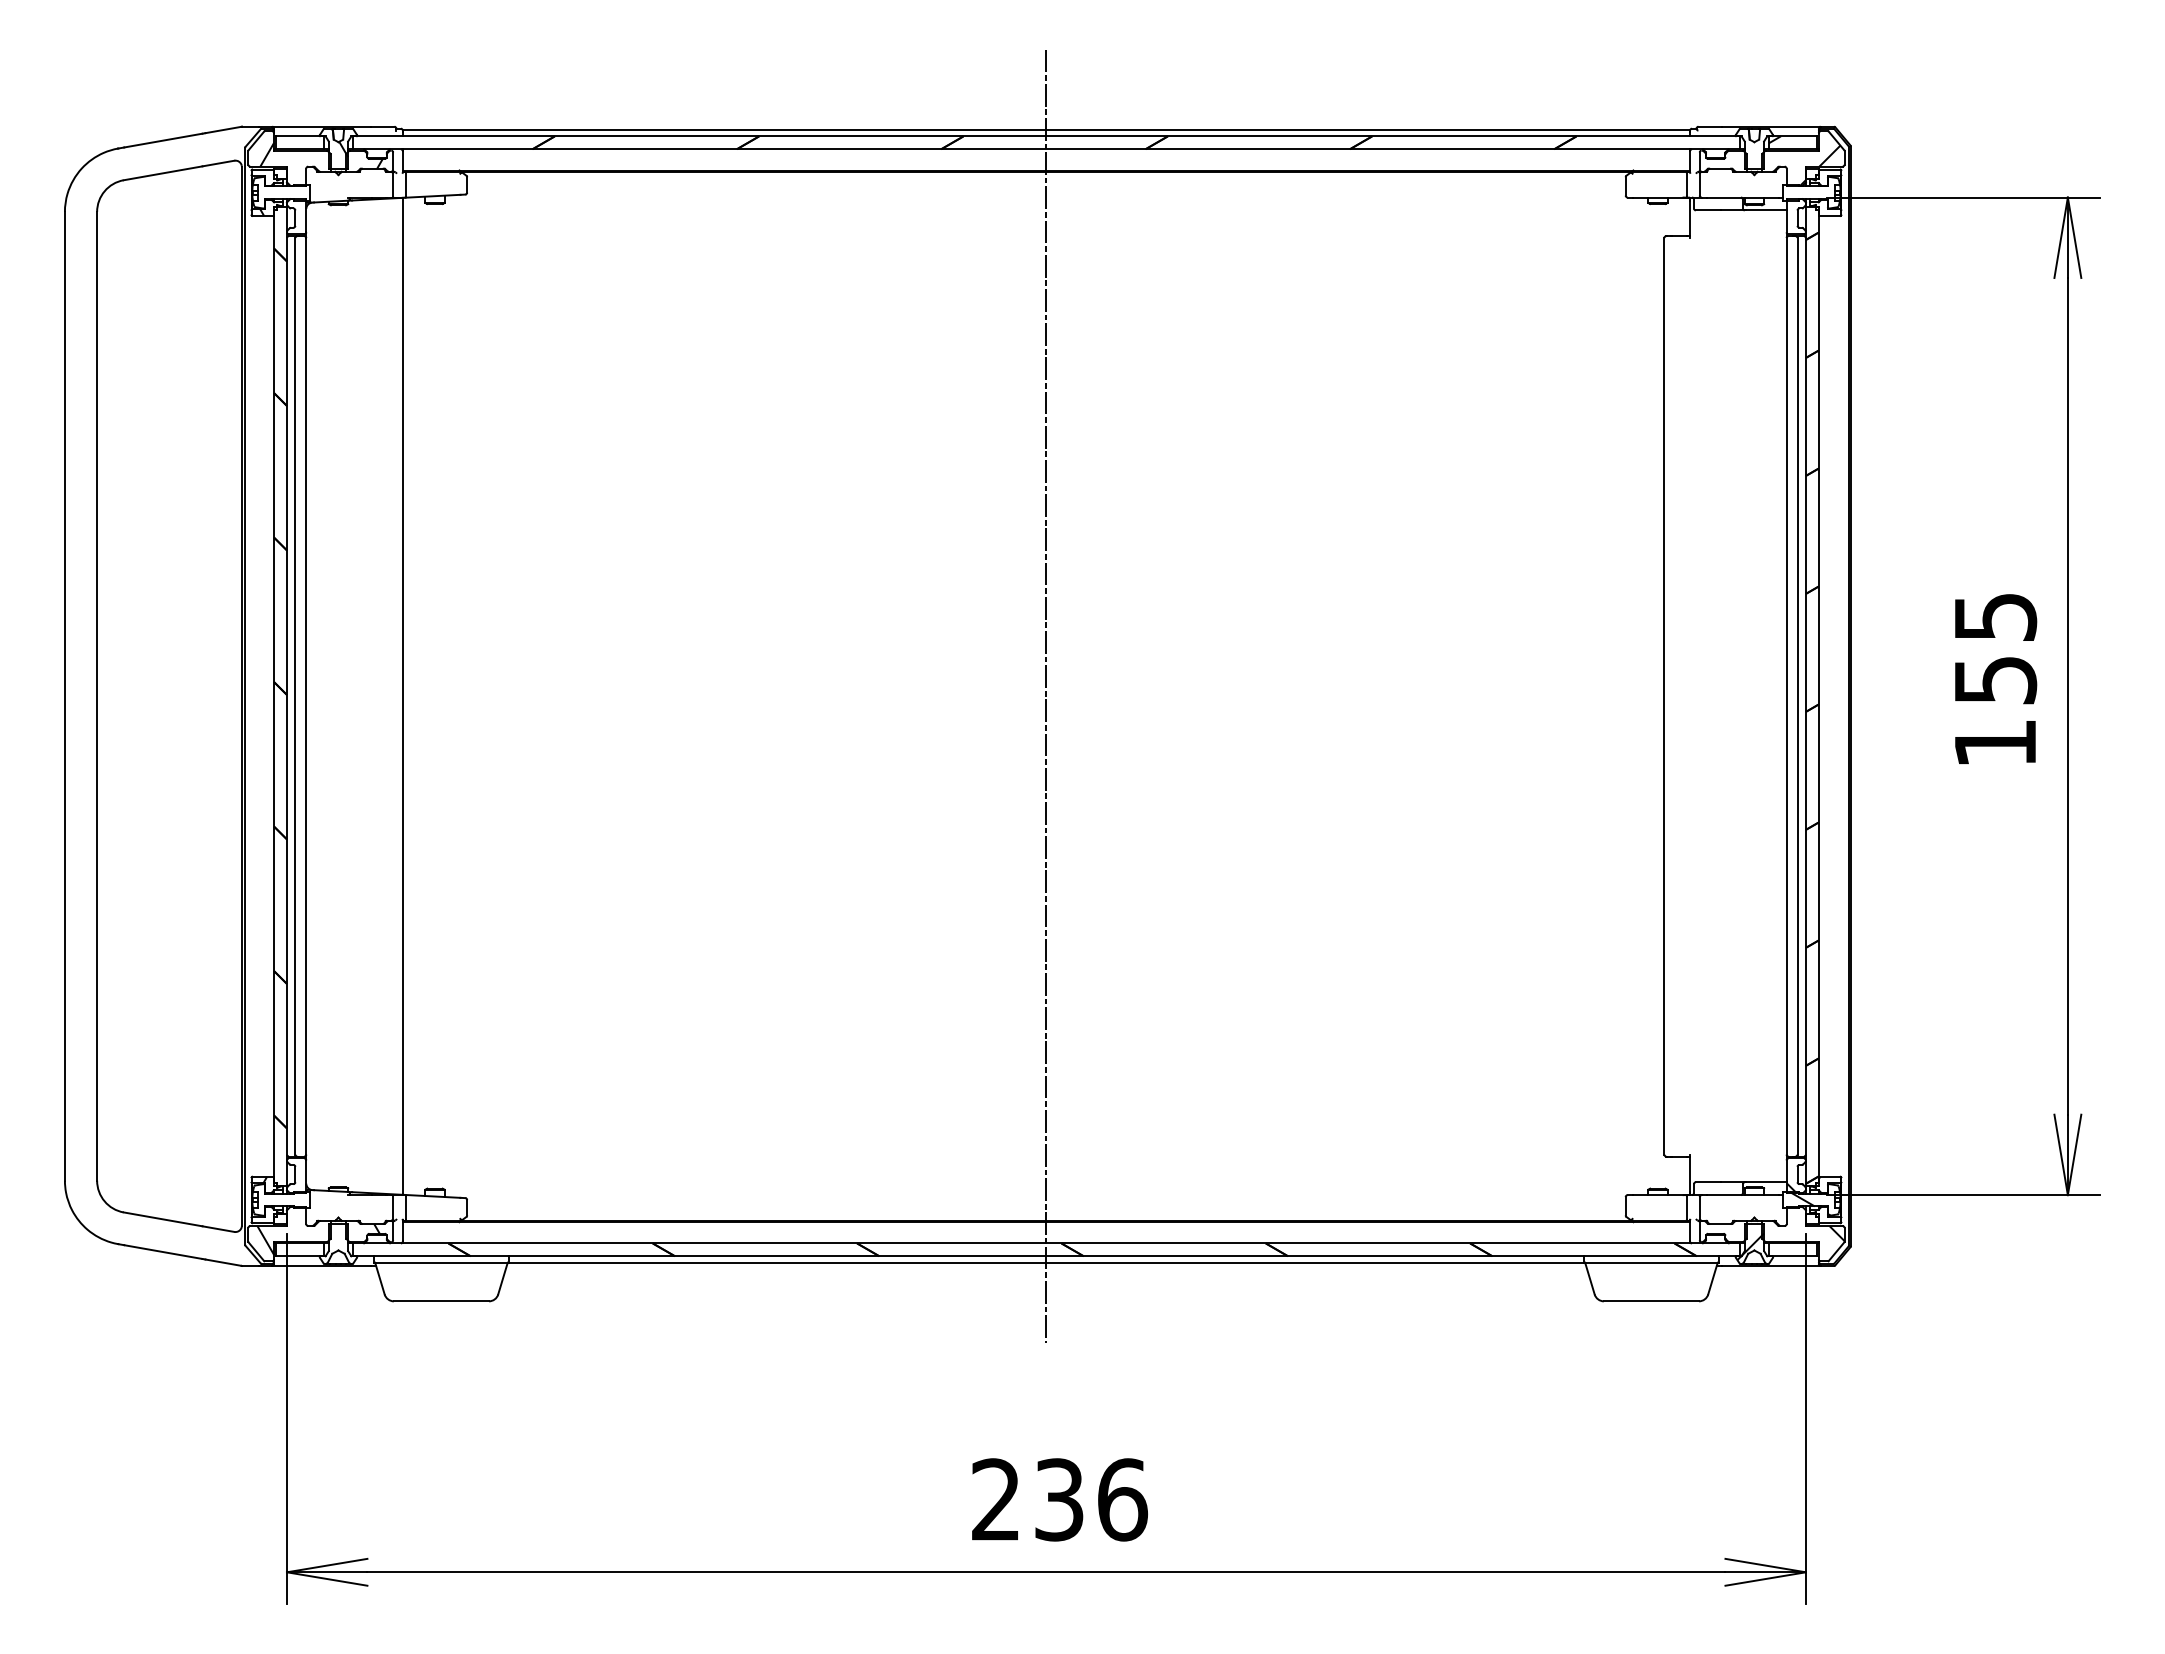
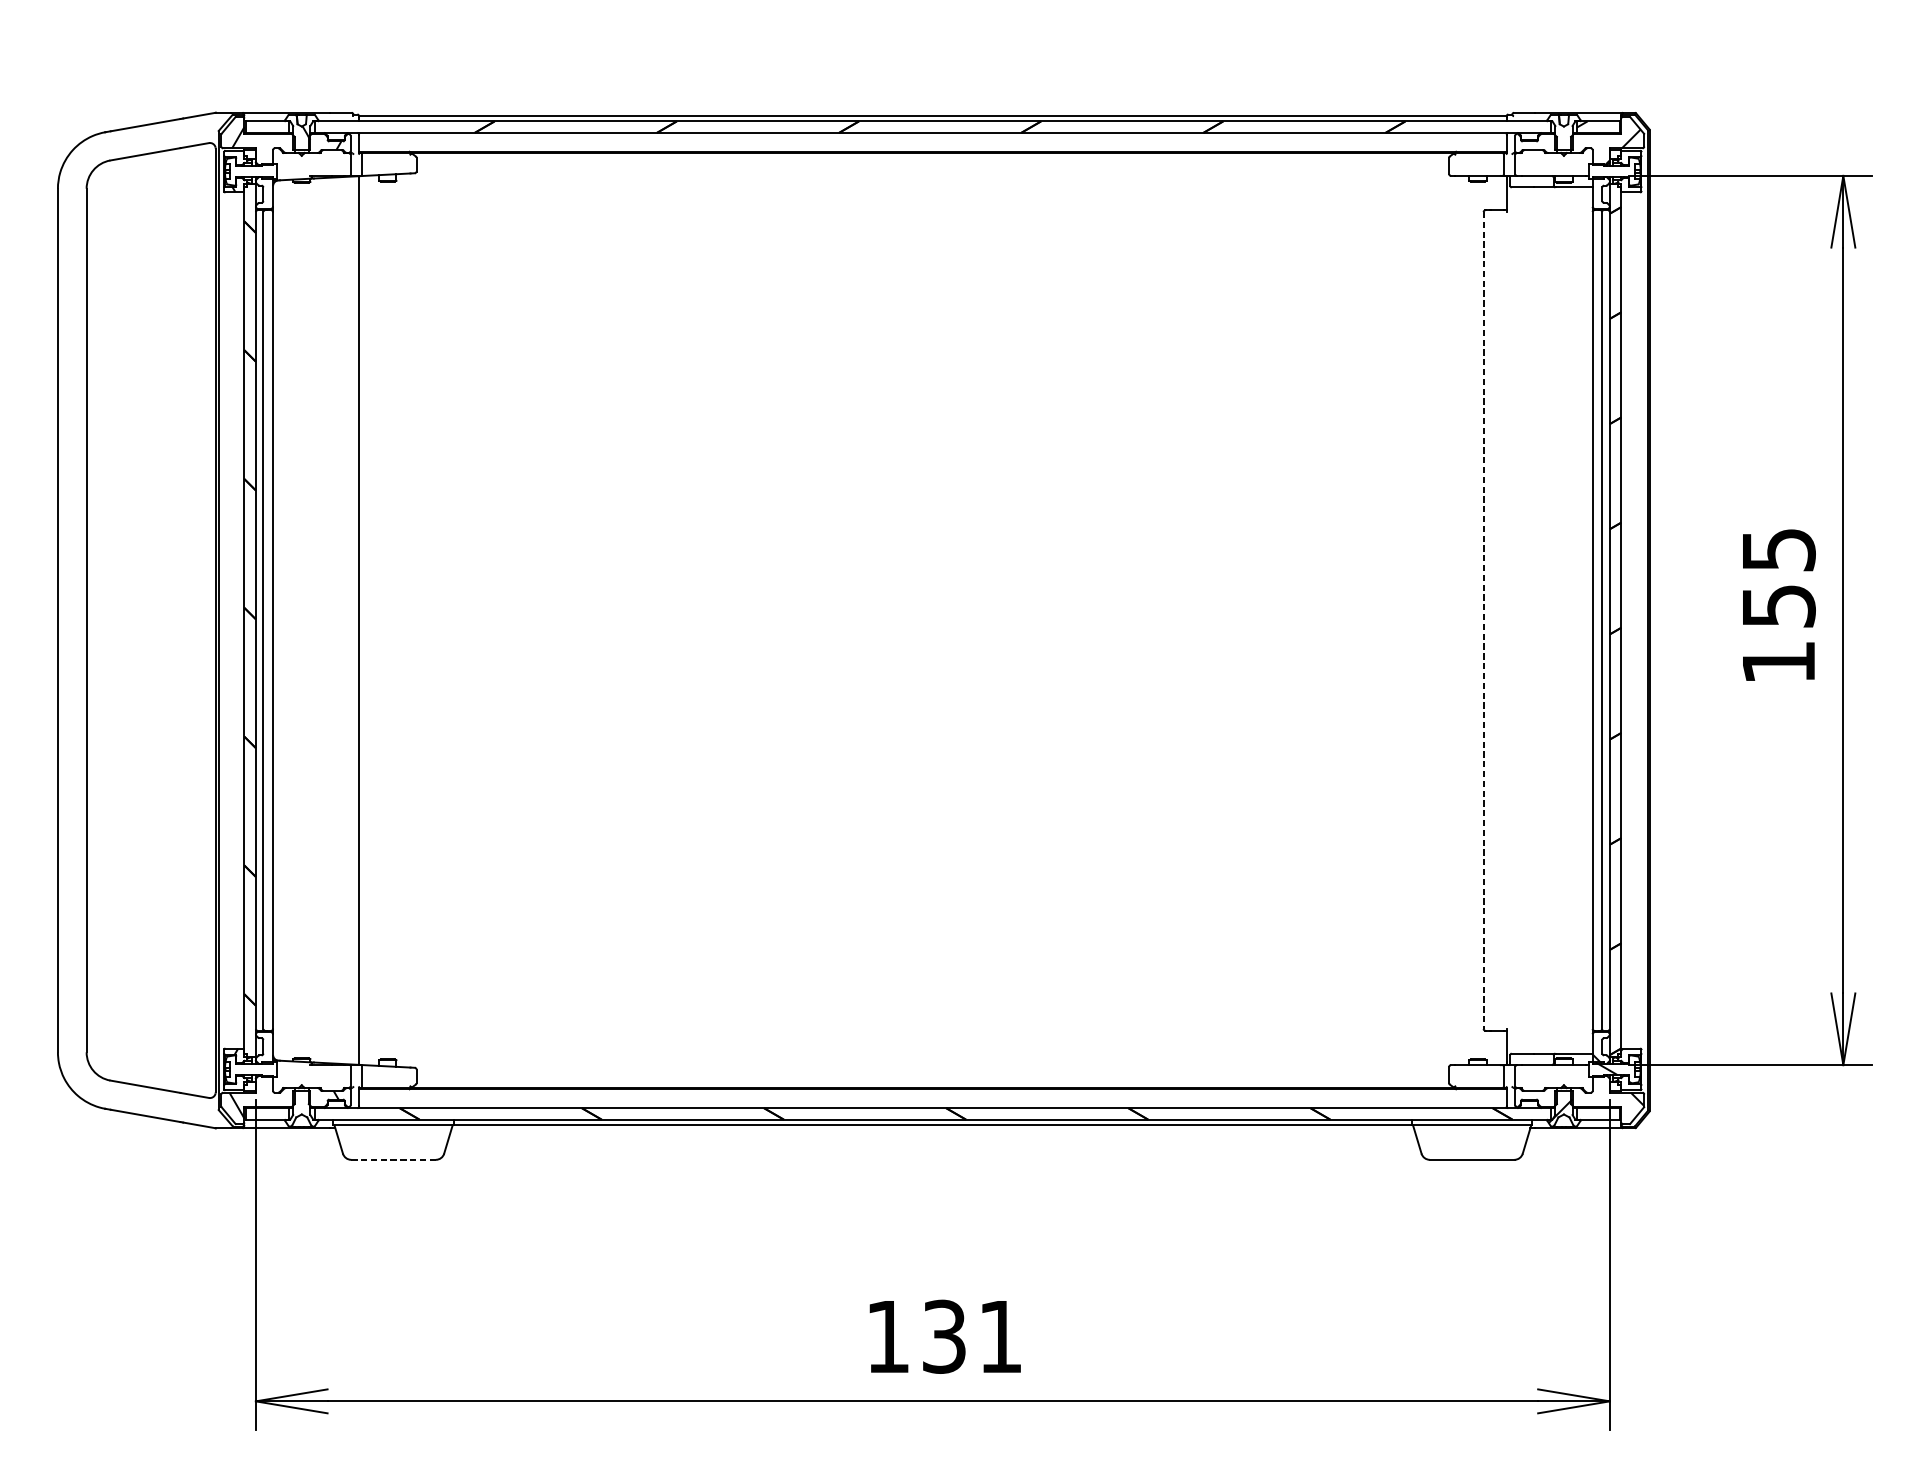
line: (1046, 696) -> (932, 620), removed
line: (1664, 696) -> (1483, 620), solid -> dashed
line: (441, 1301) -> (393, 1159), solid -> dashed
text: (1060, 1499) -> (945, 1336), 236 -> 131

